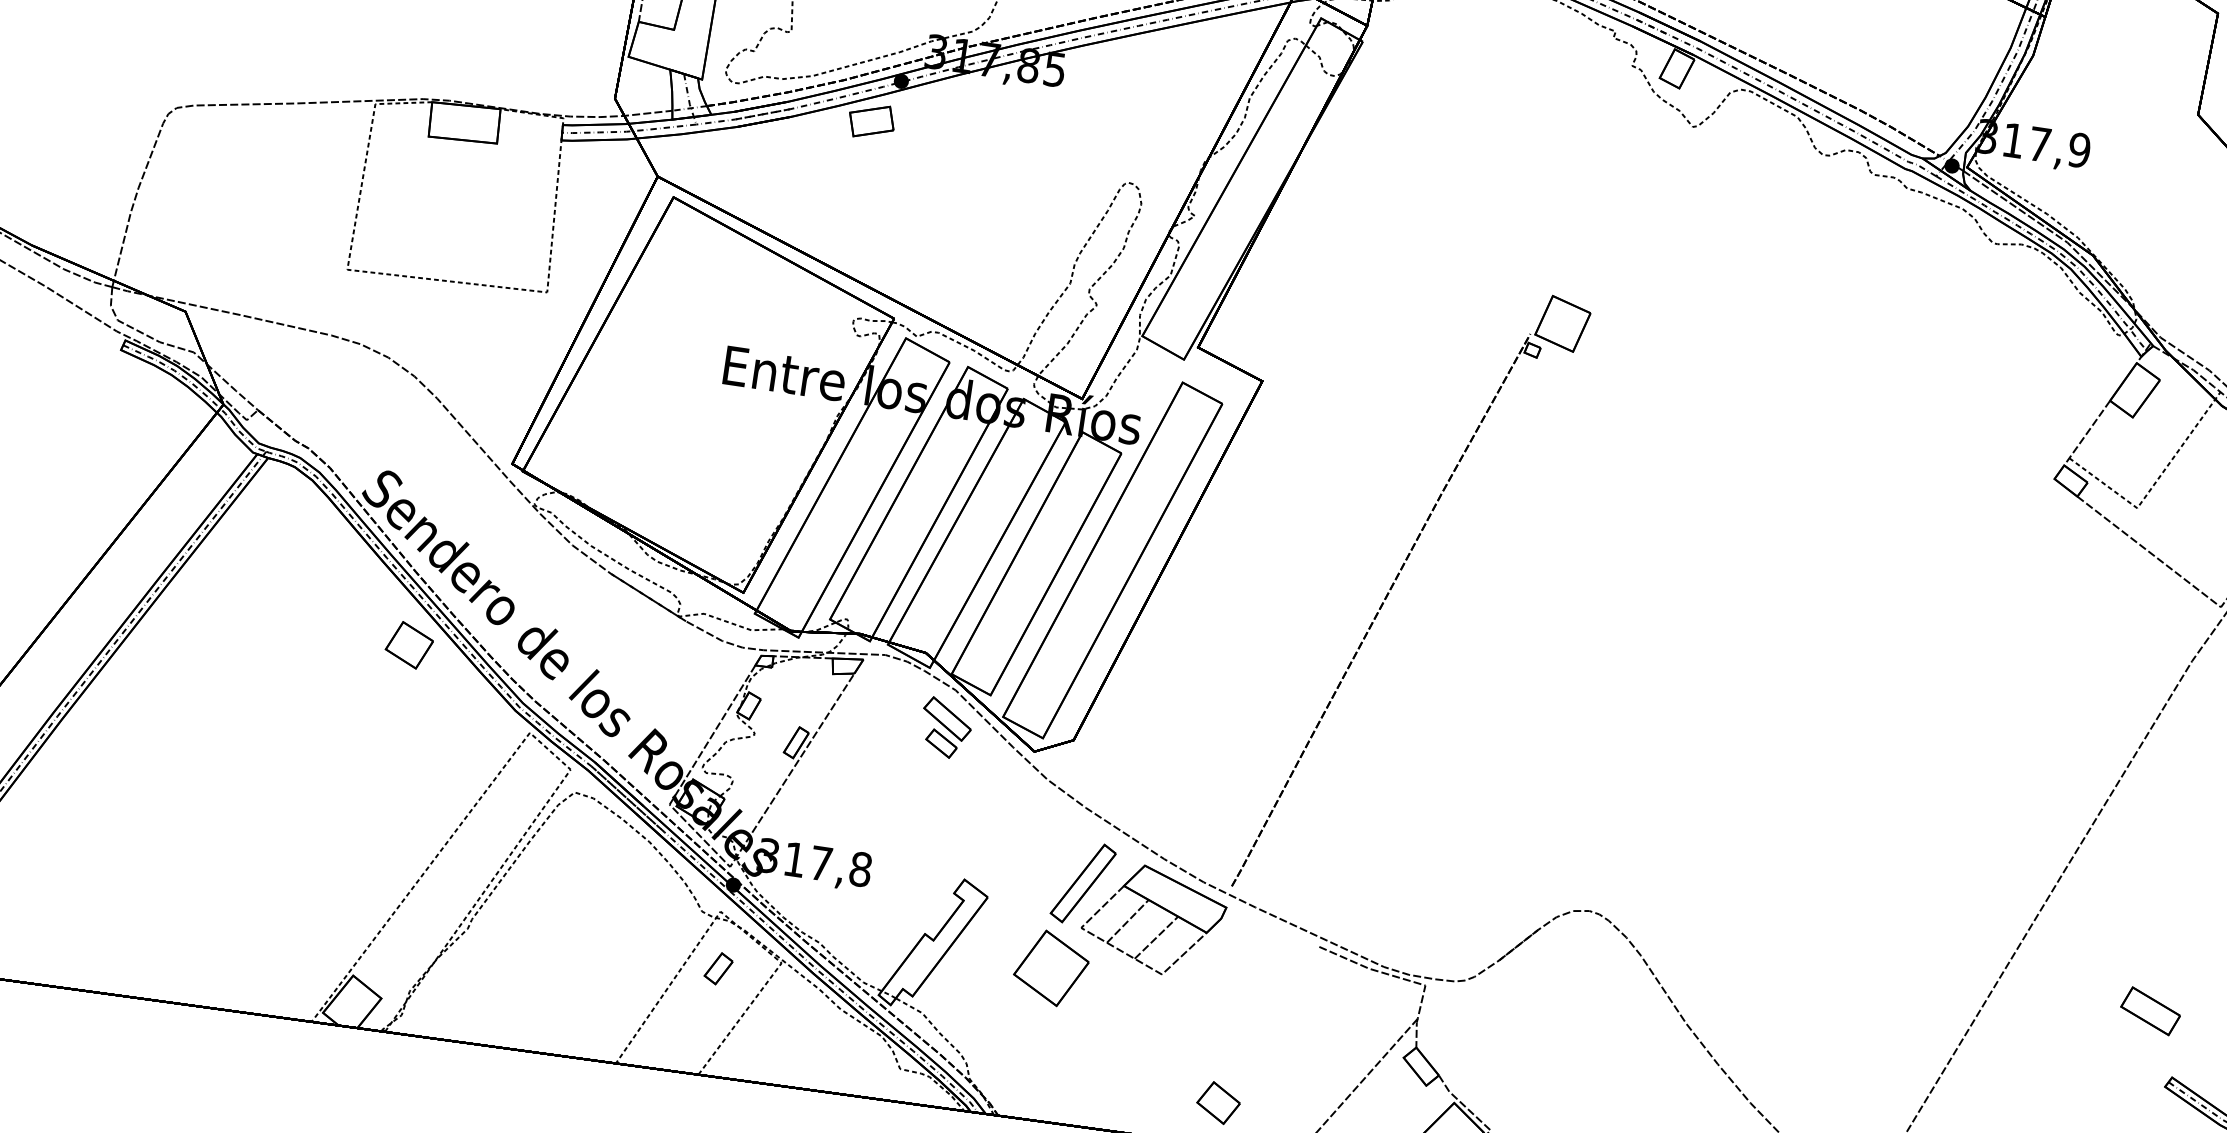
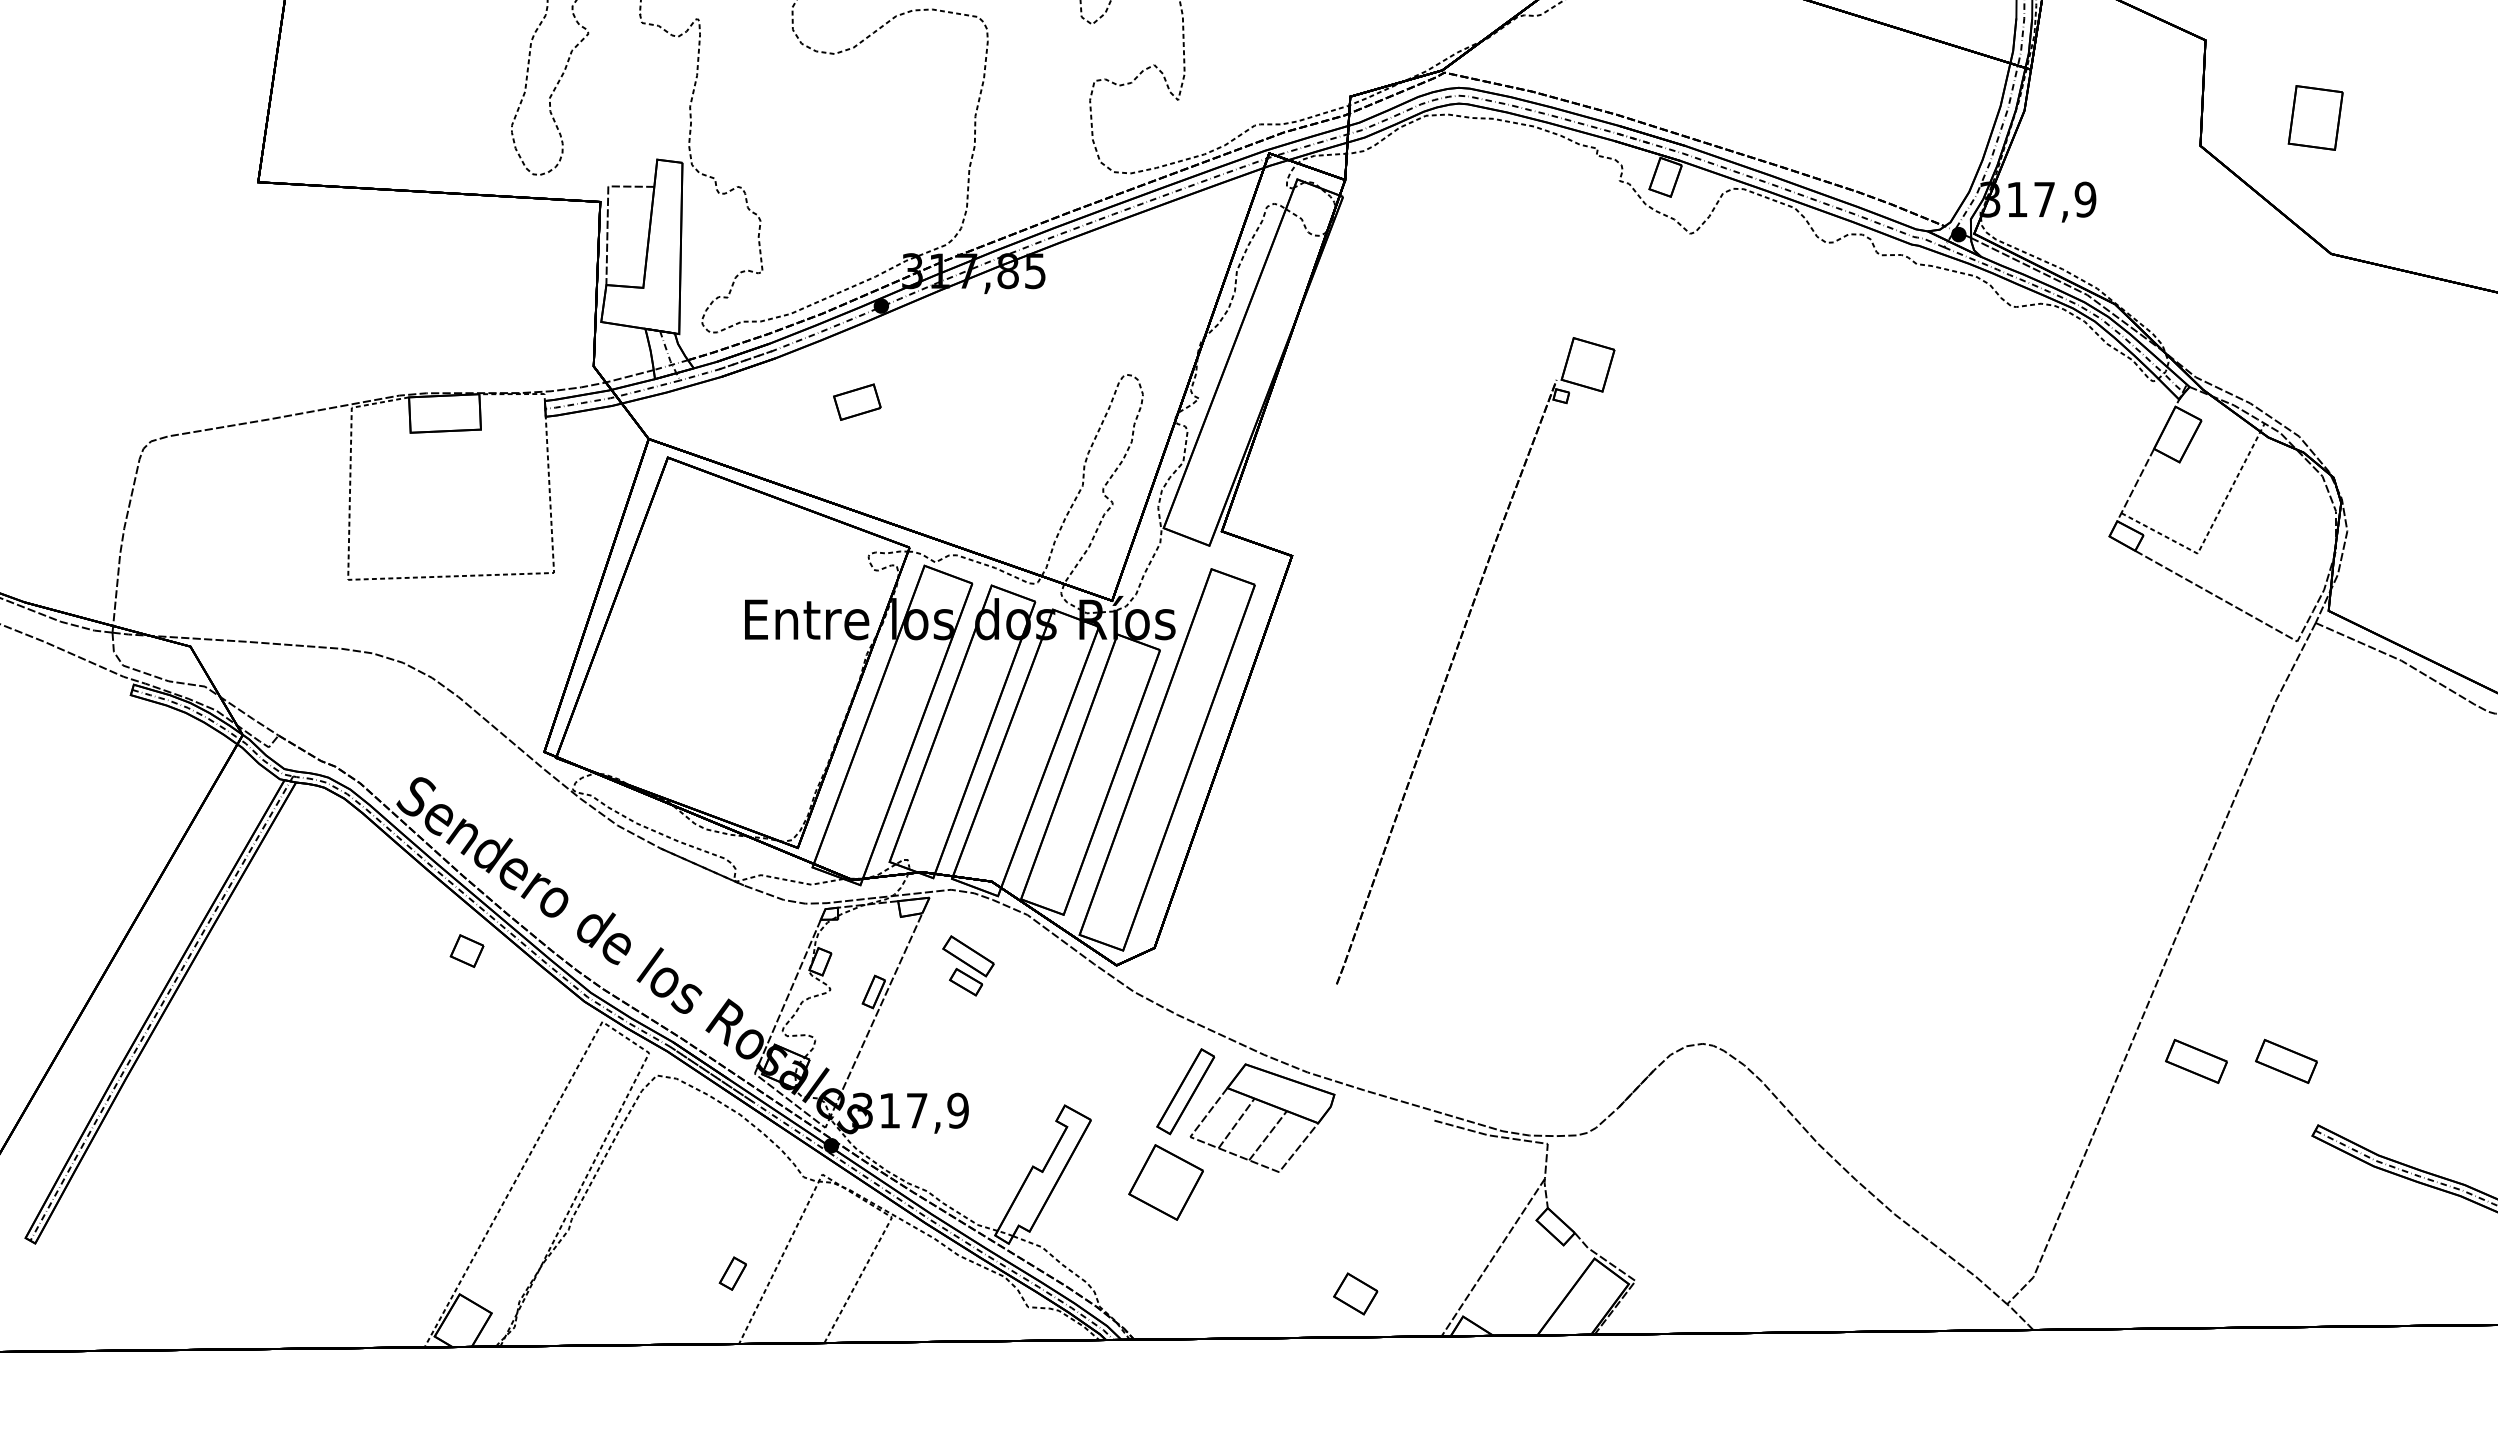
part: (871, 120) -> (857, 401), moved
part: (1394, 583) -> (1456, 653), moved
part: (408, 644) -> (466, 950), size x0.7
part: (946, 727) -> (968, 965), moved
text: (860, 869) -> (957, 1110), 317,8 -> 317,9
part: (718, 968) -> (732, 1273), moved
part: (2063, 997) -> (2196, 1060), added

